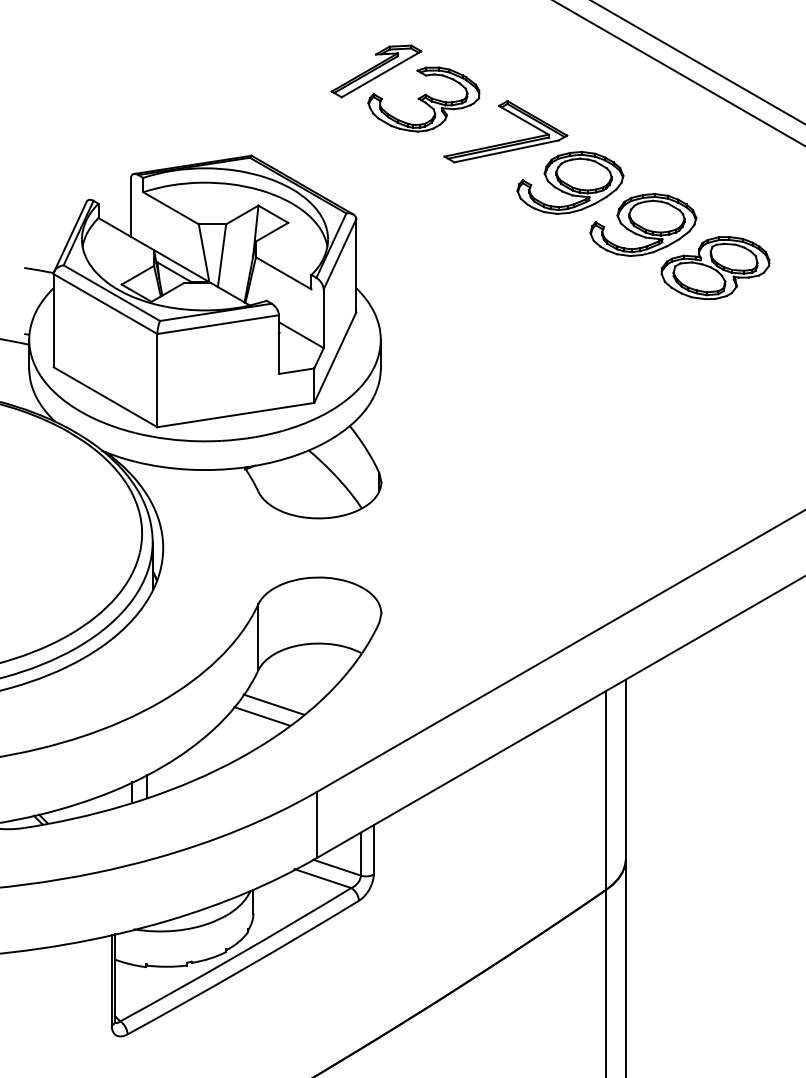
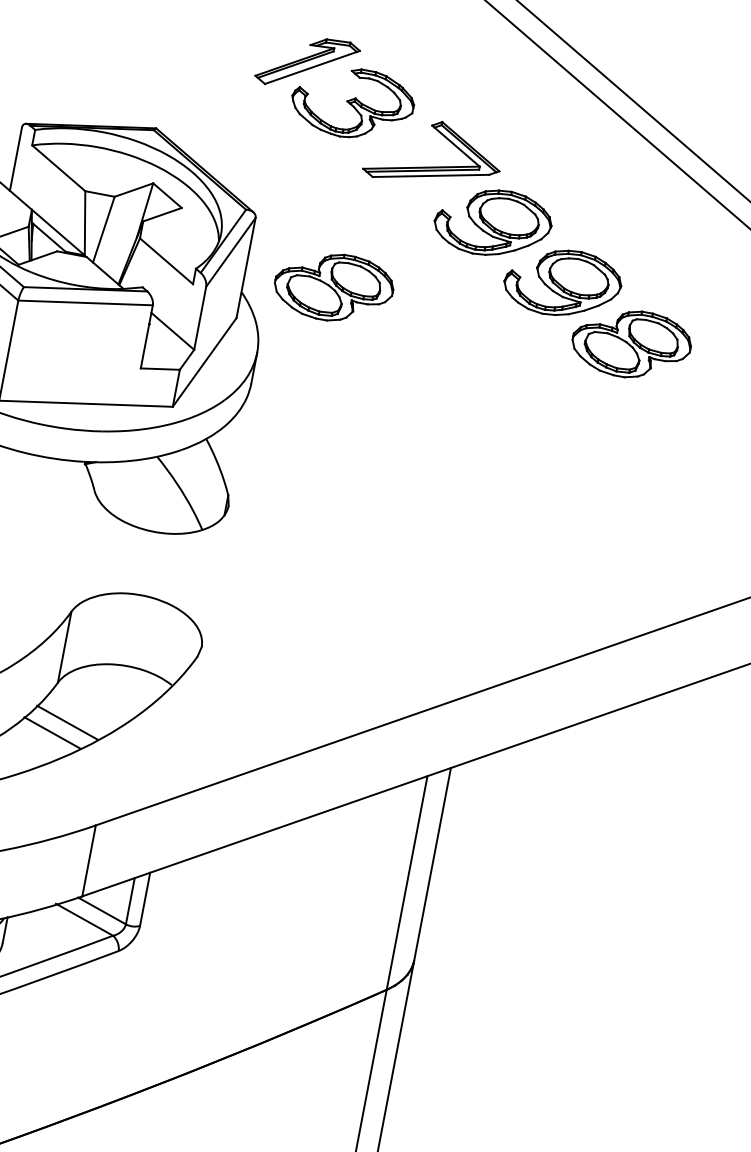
part: (438, 268) -> (333, 287), added

